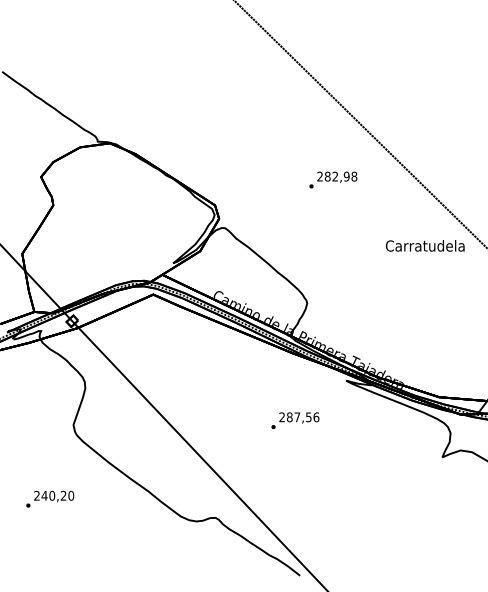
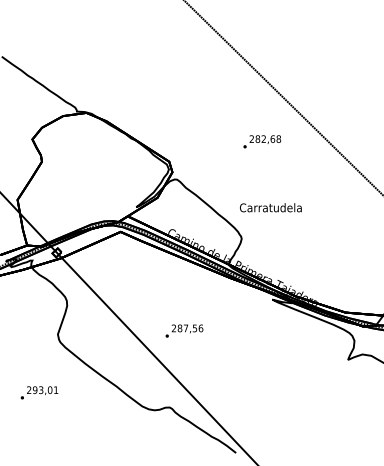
text: (346, 176) -> (272, 139), 282,98 -> 282,68
text: (425, 245) -> (271, 207), moved
text: (295, 420) -> (184, 330), moved
text: (57, 495) -> (45, 389), 240,20 -> 293,01

